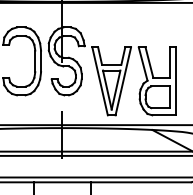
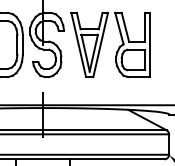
part: (125, 77) -> (102, 41), moved

